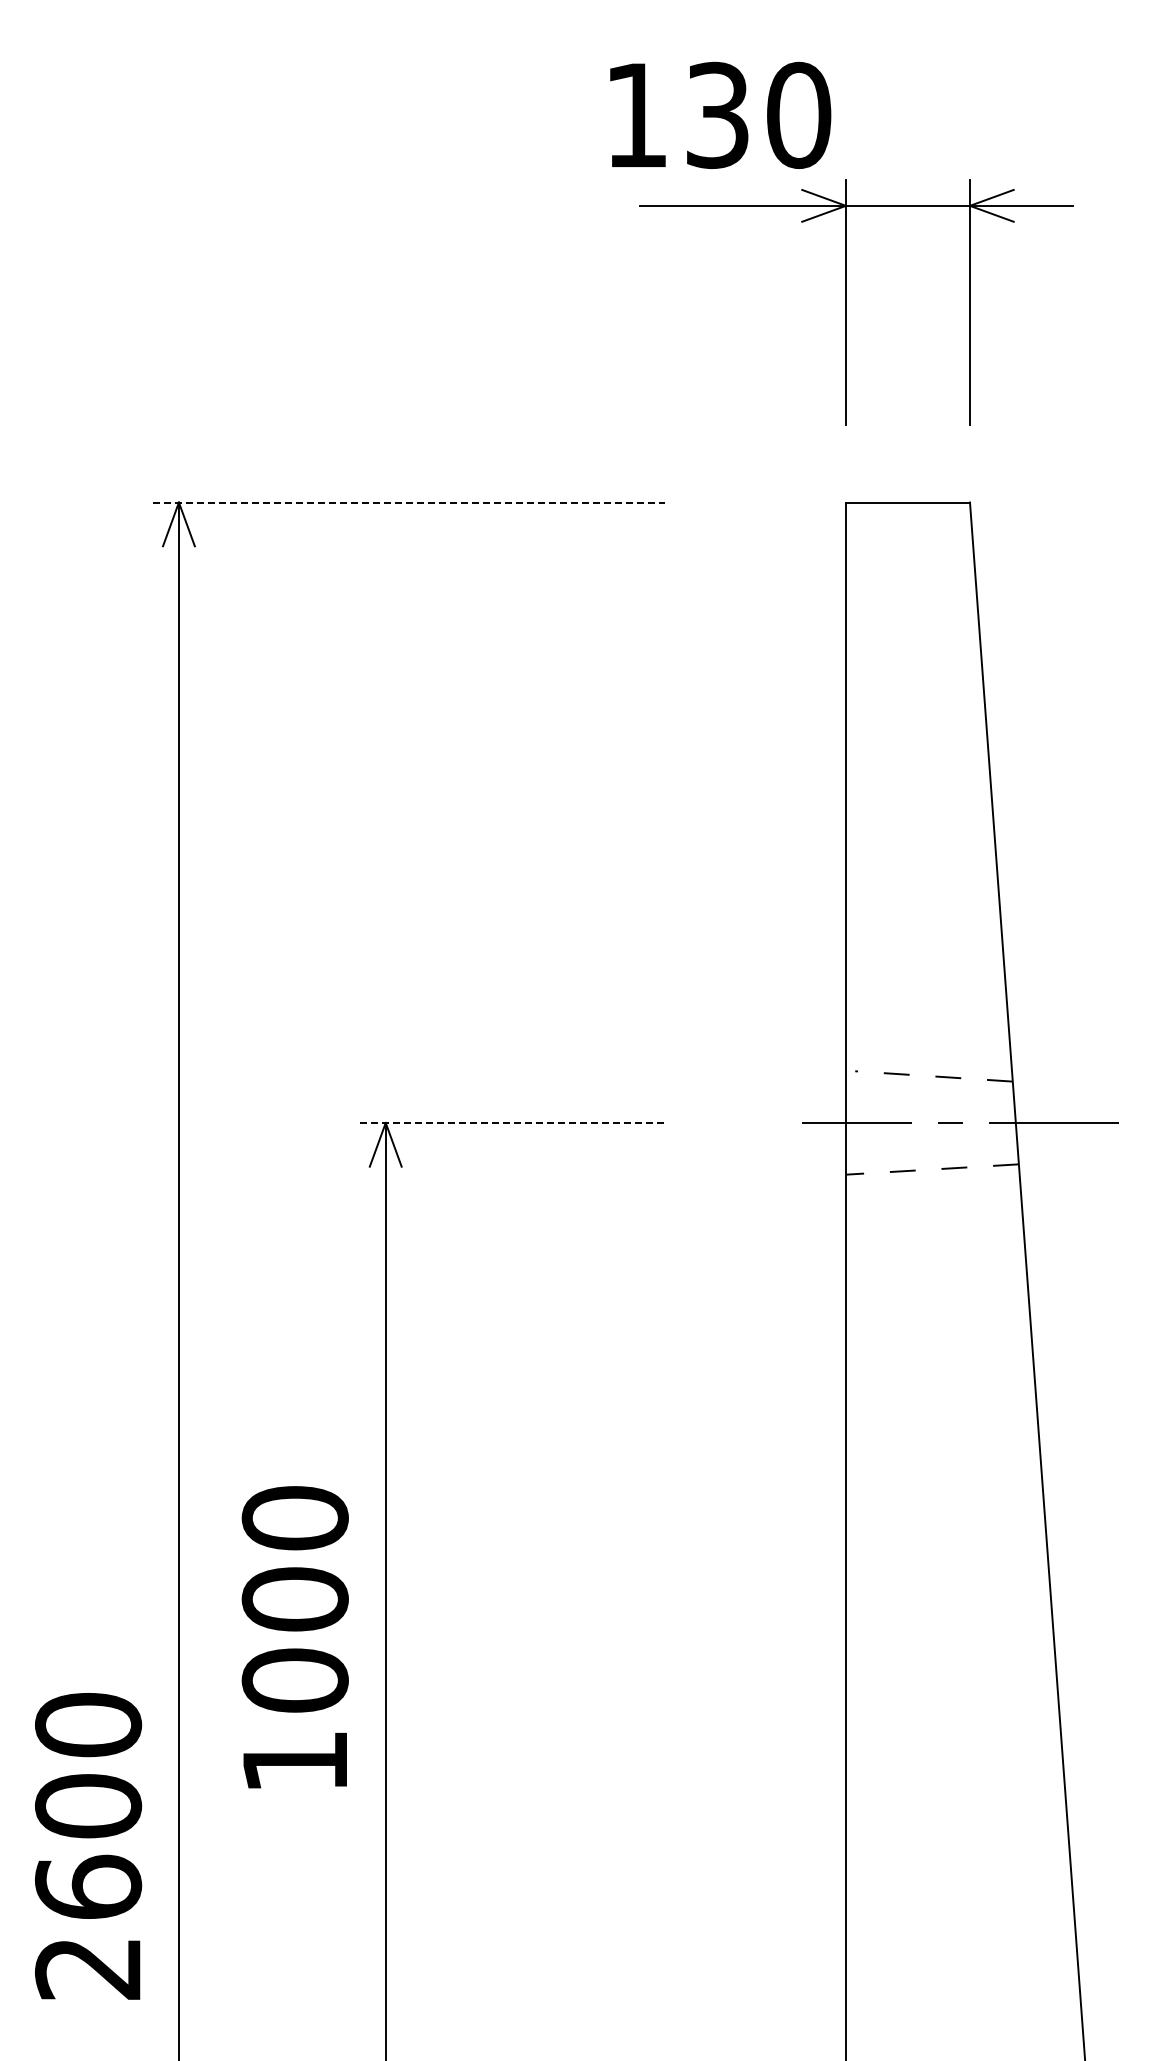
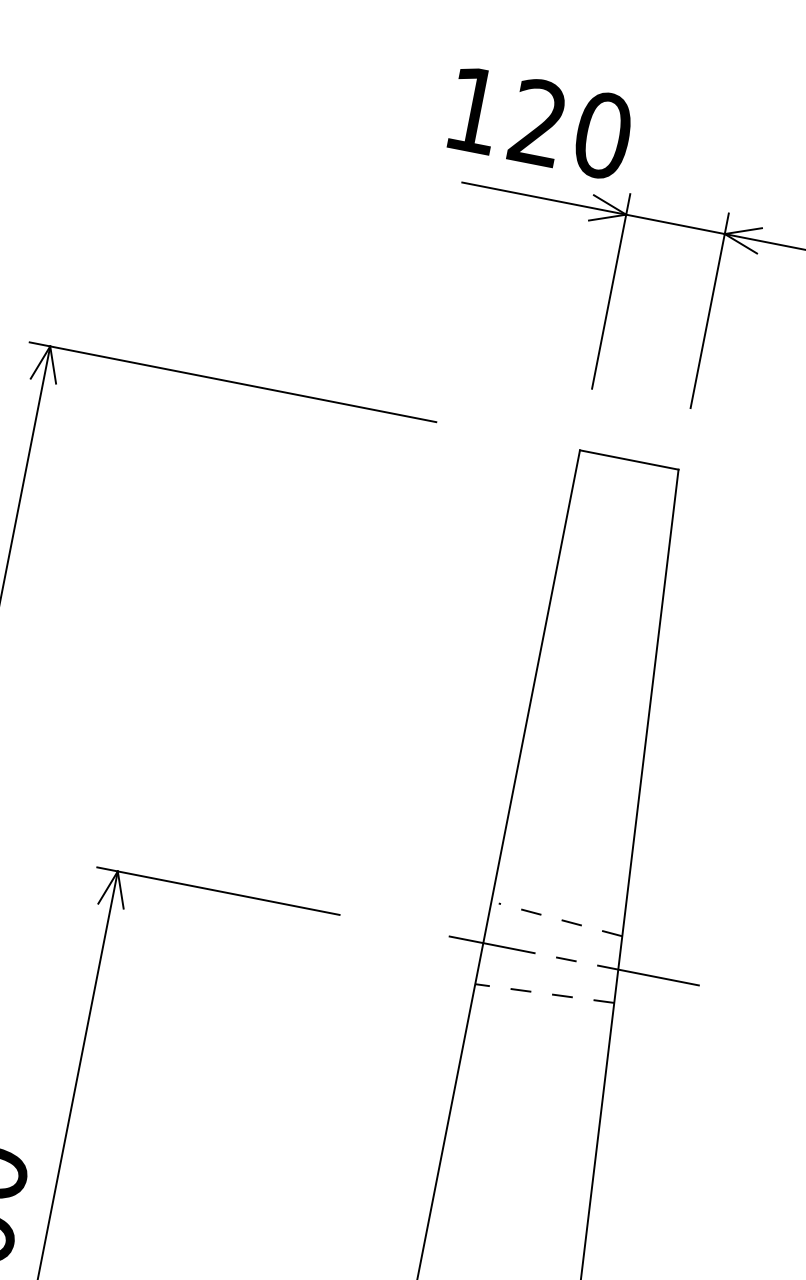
text: (717, 115) -> (538, 122), 130 -> 120
line: (409, 502) -> (233, 382), dashed -> solid
line: (512, 1122) -> (218, 890), dashed -> solid

